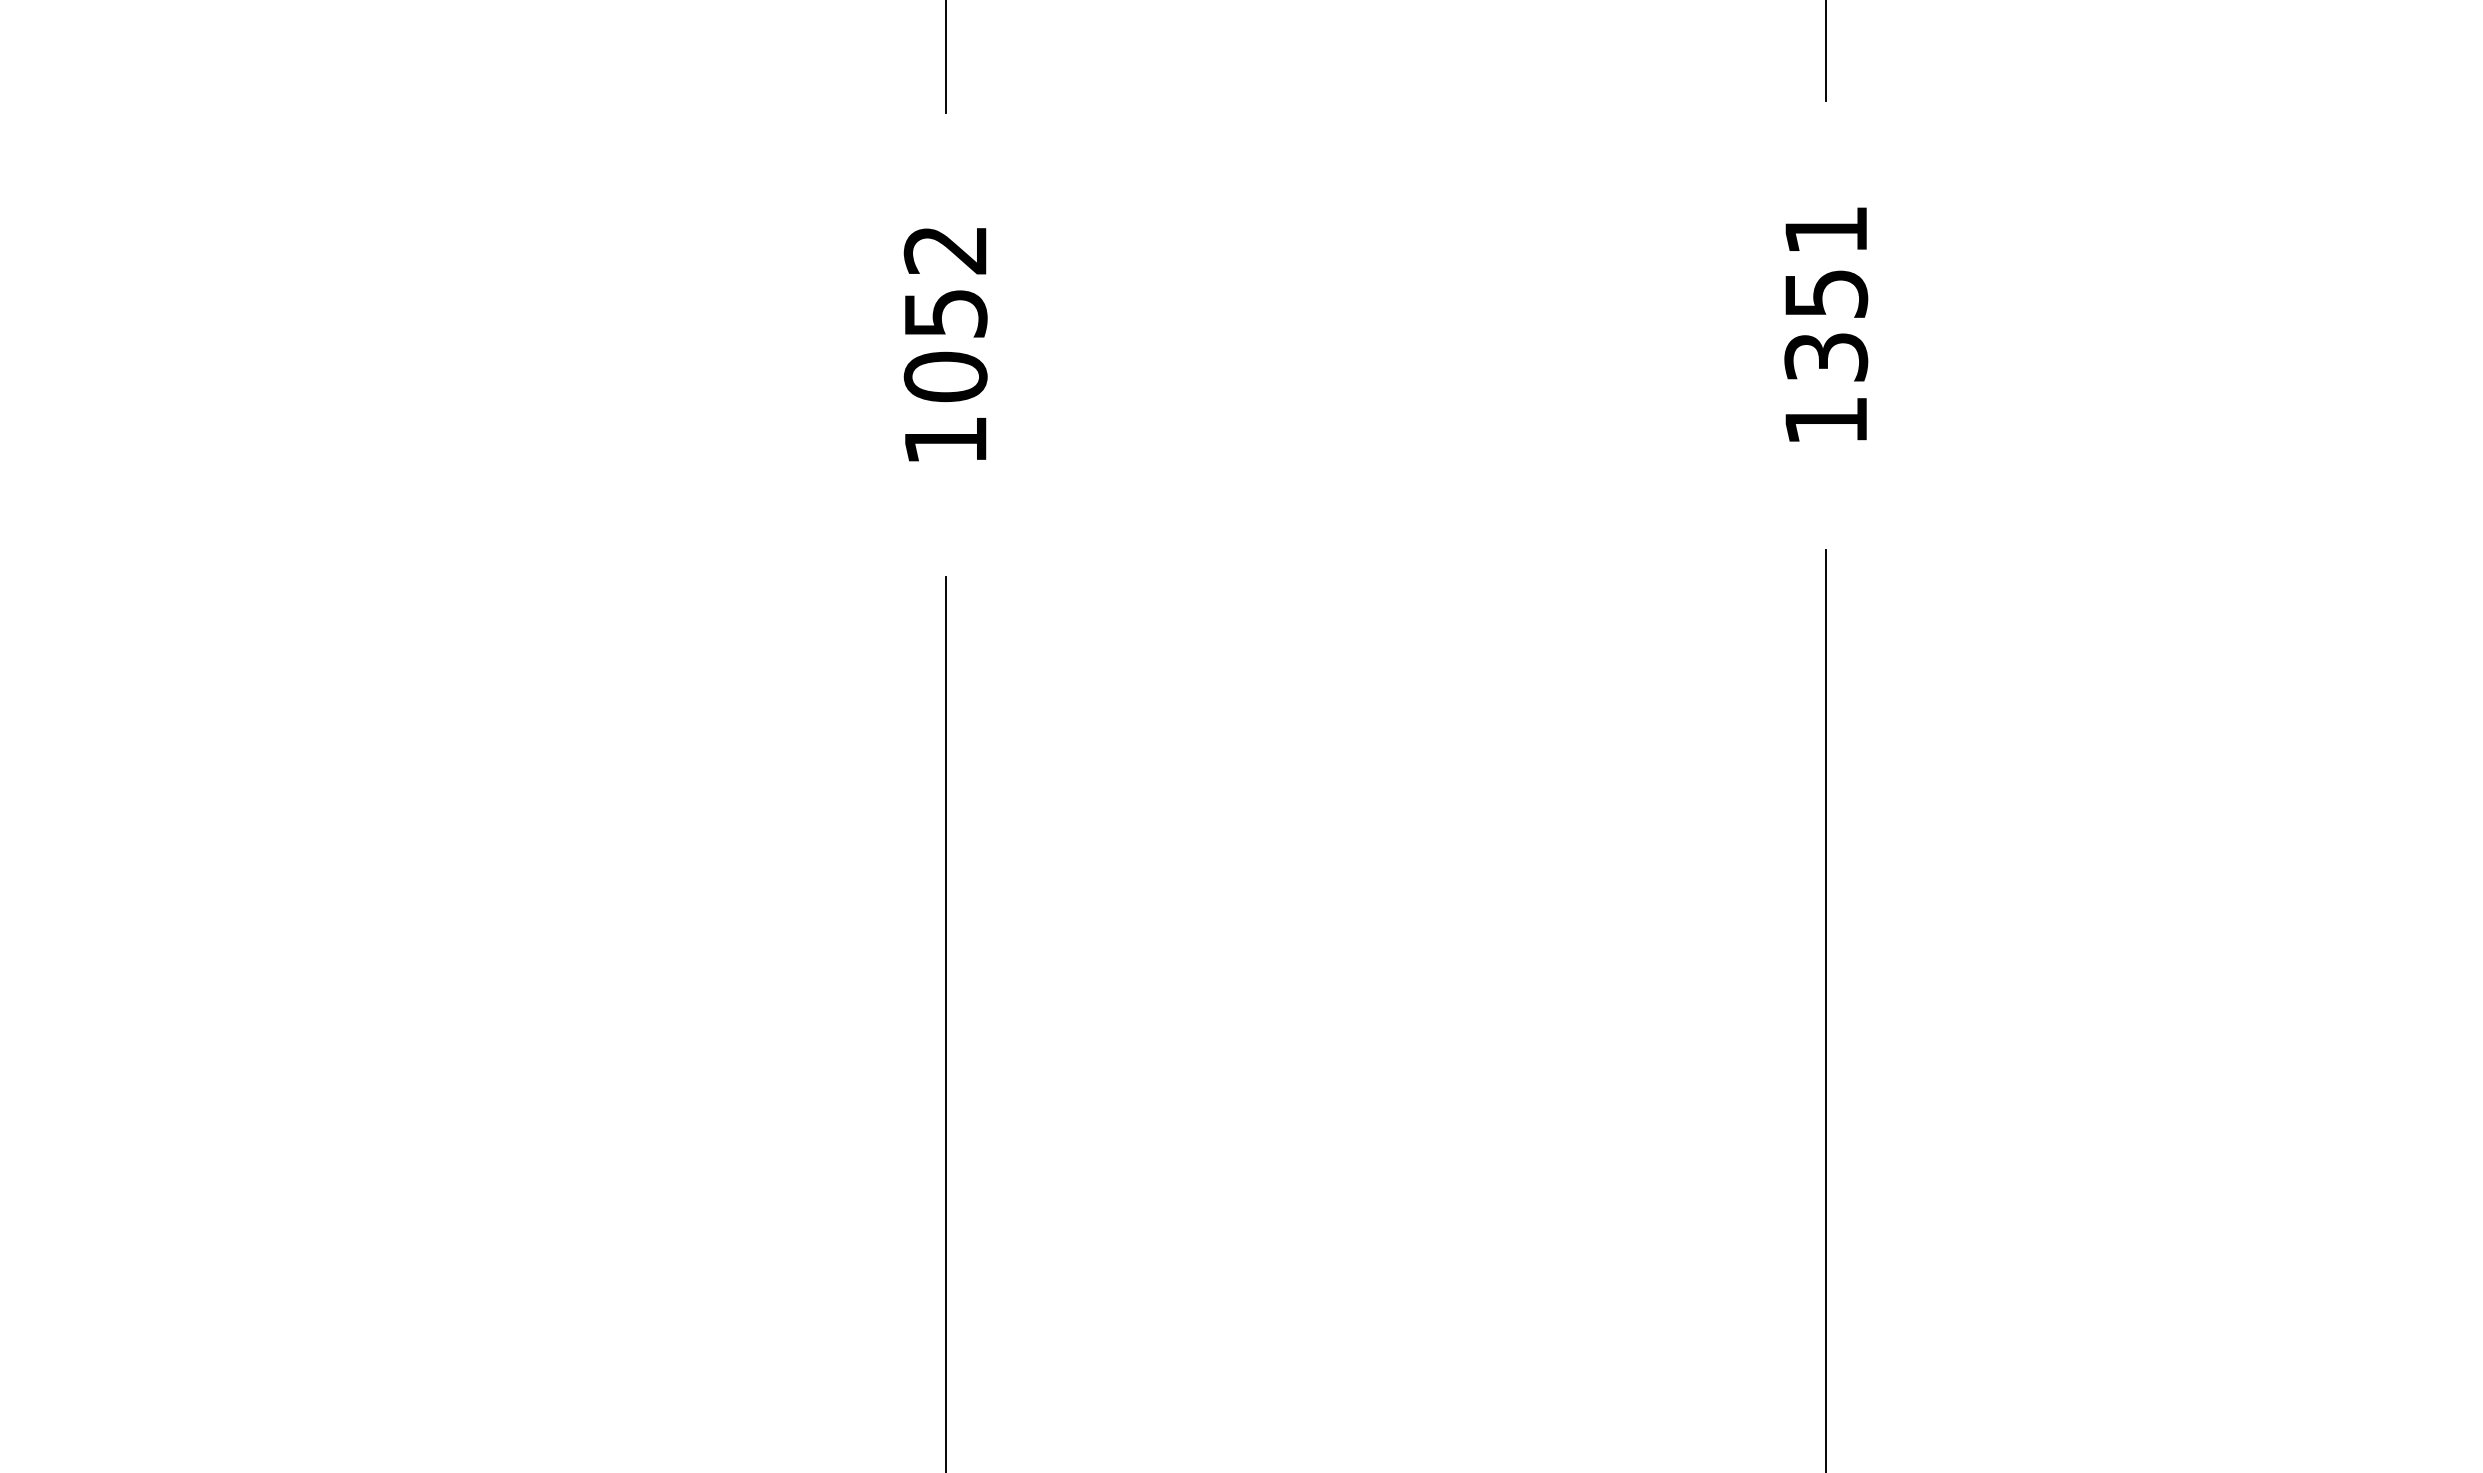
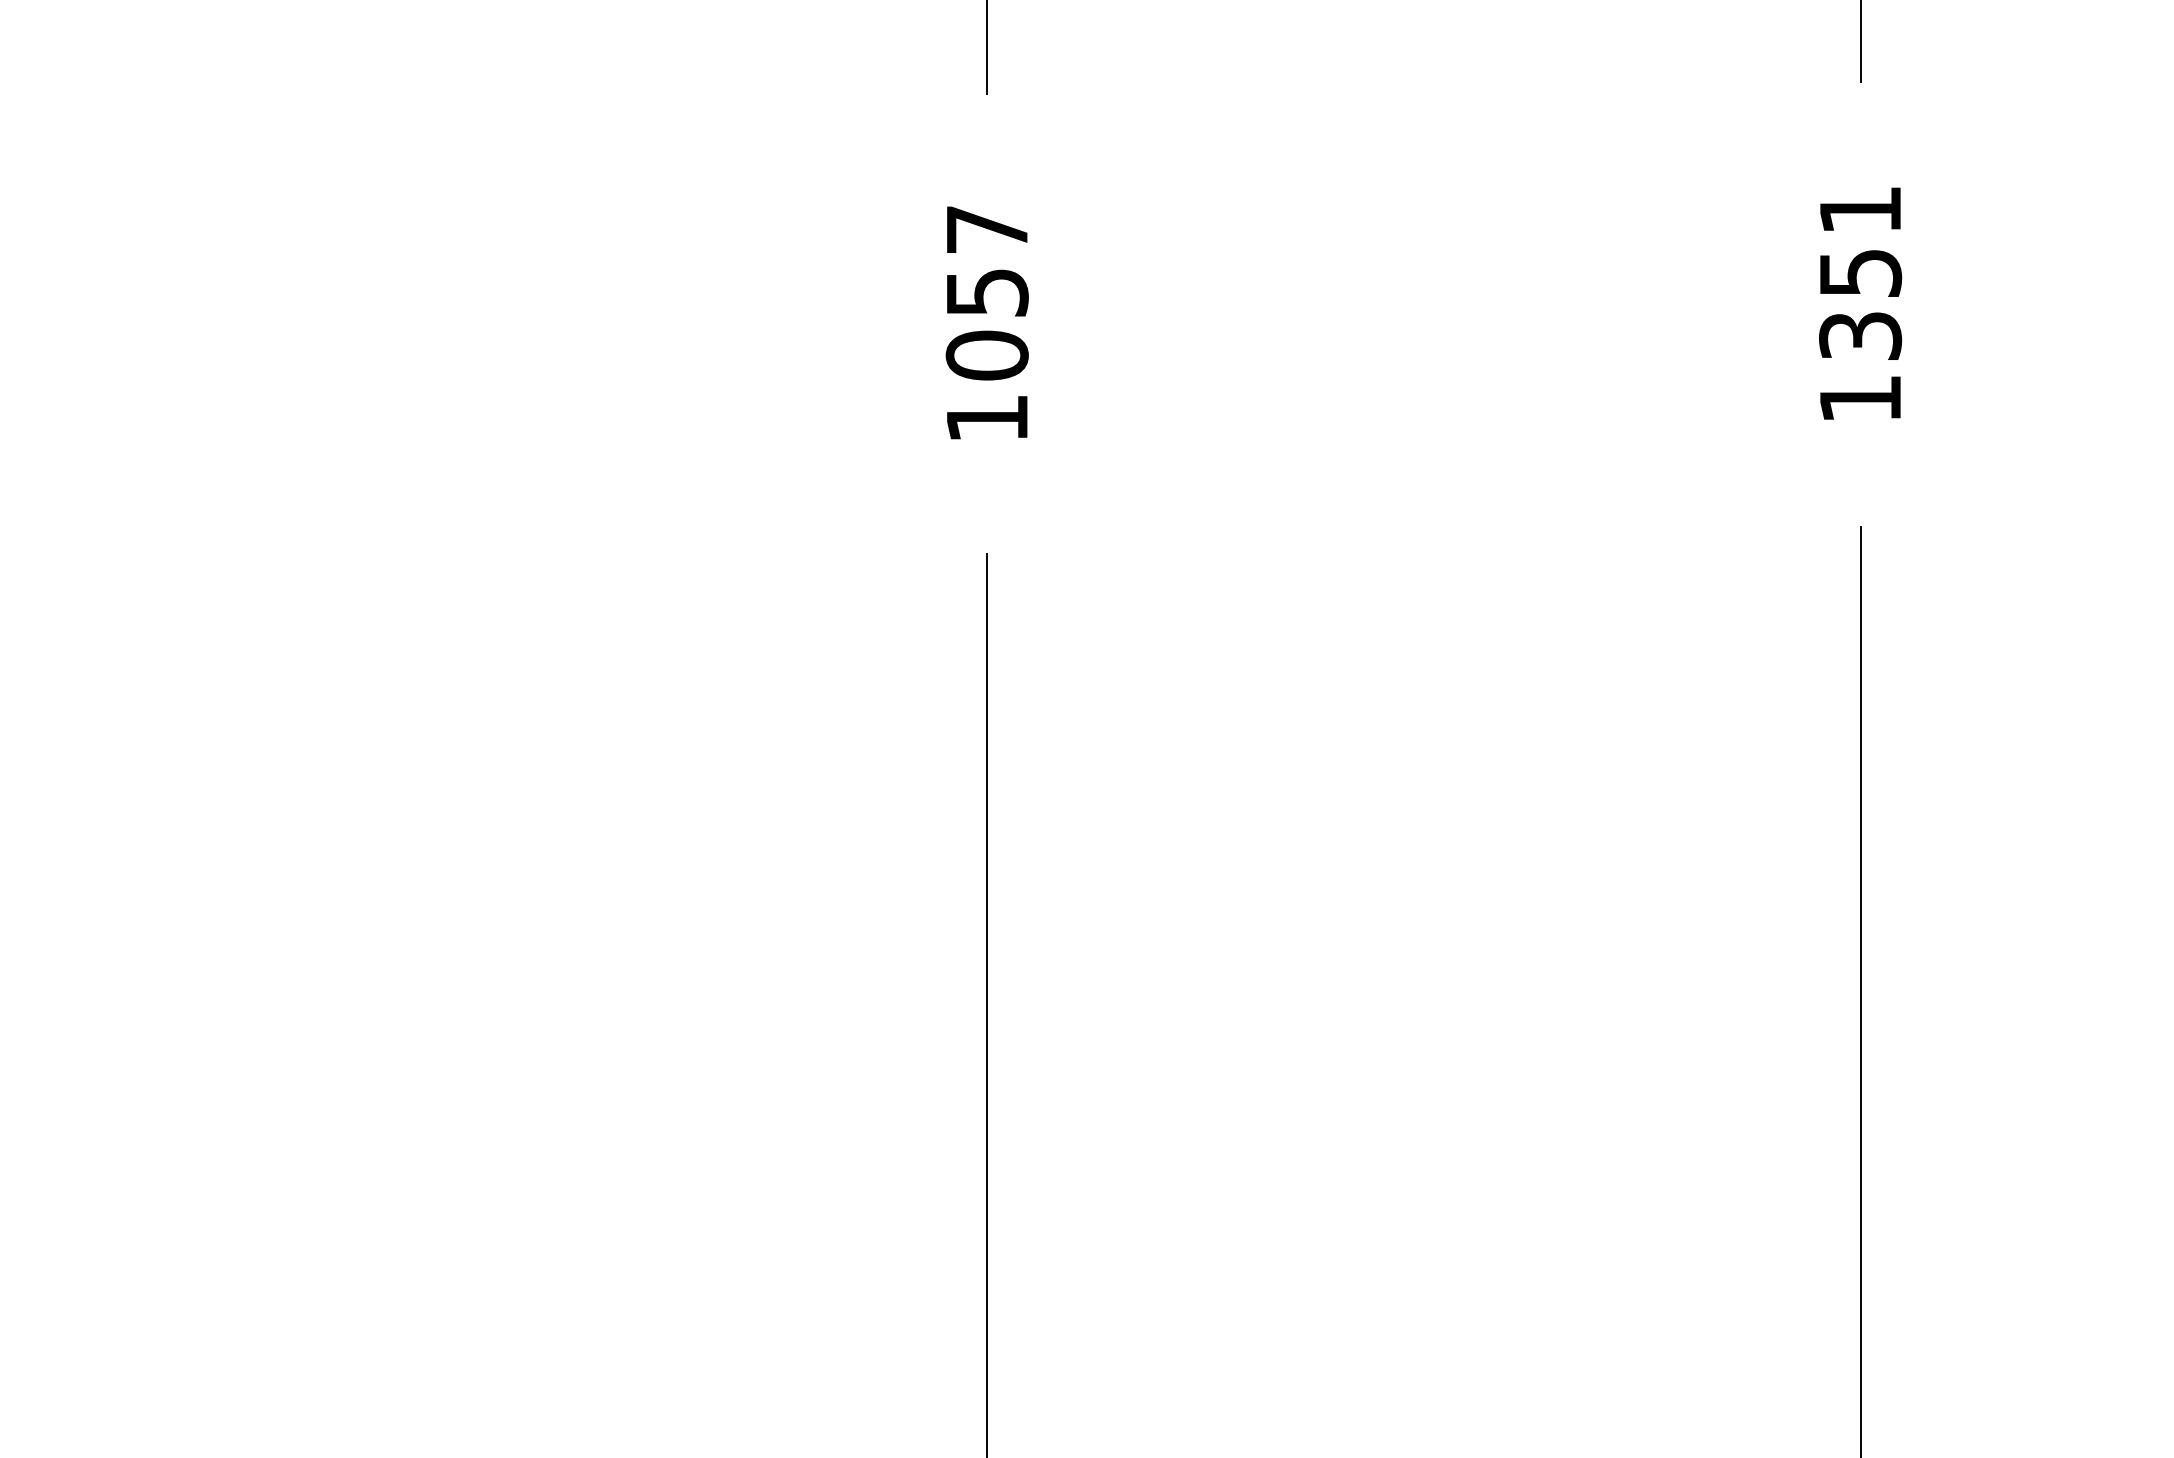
text: (944, 250) -> (986, 230), 1052 -> 1057

